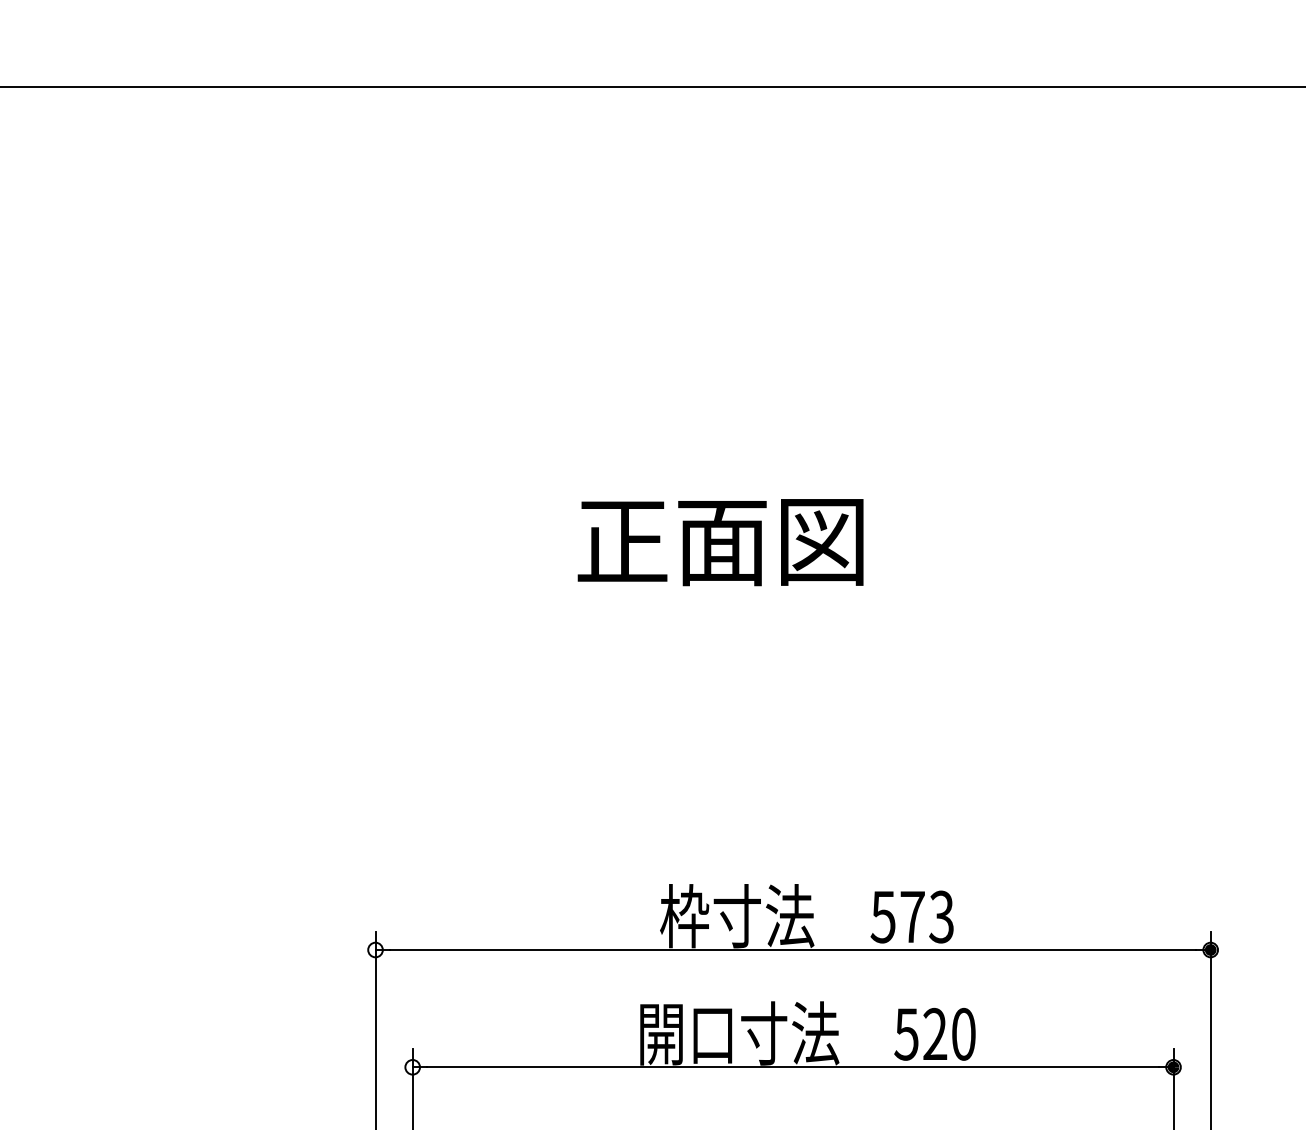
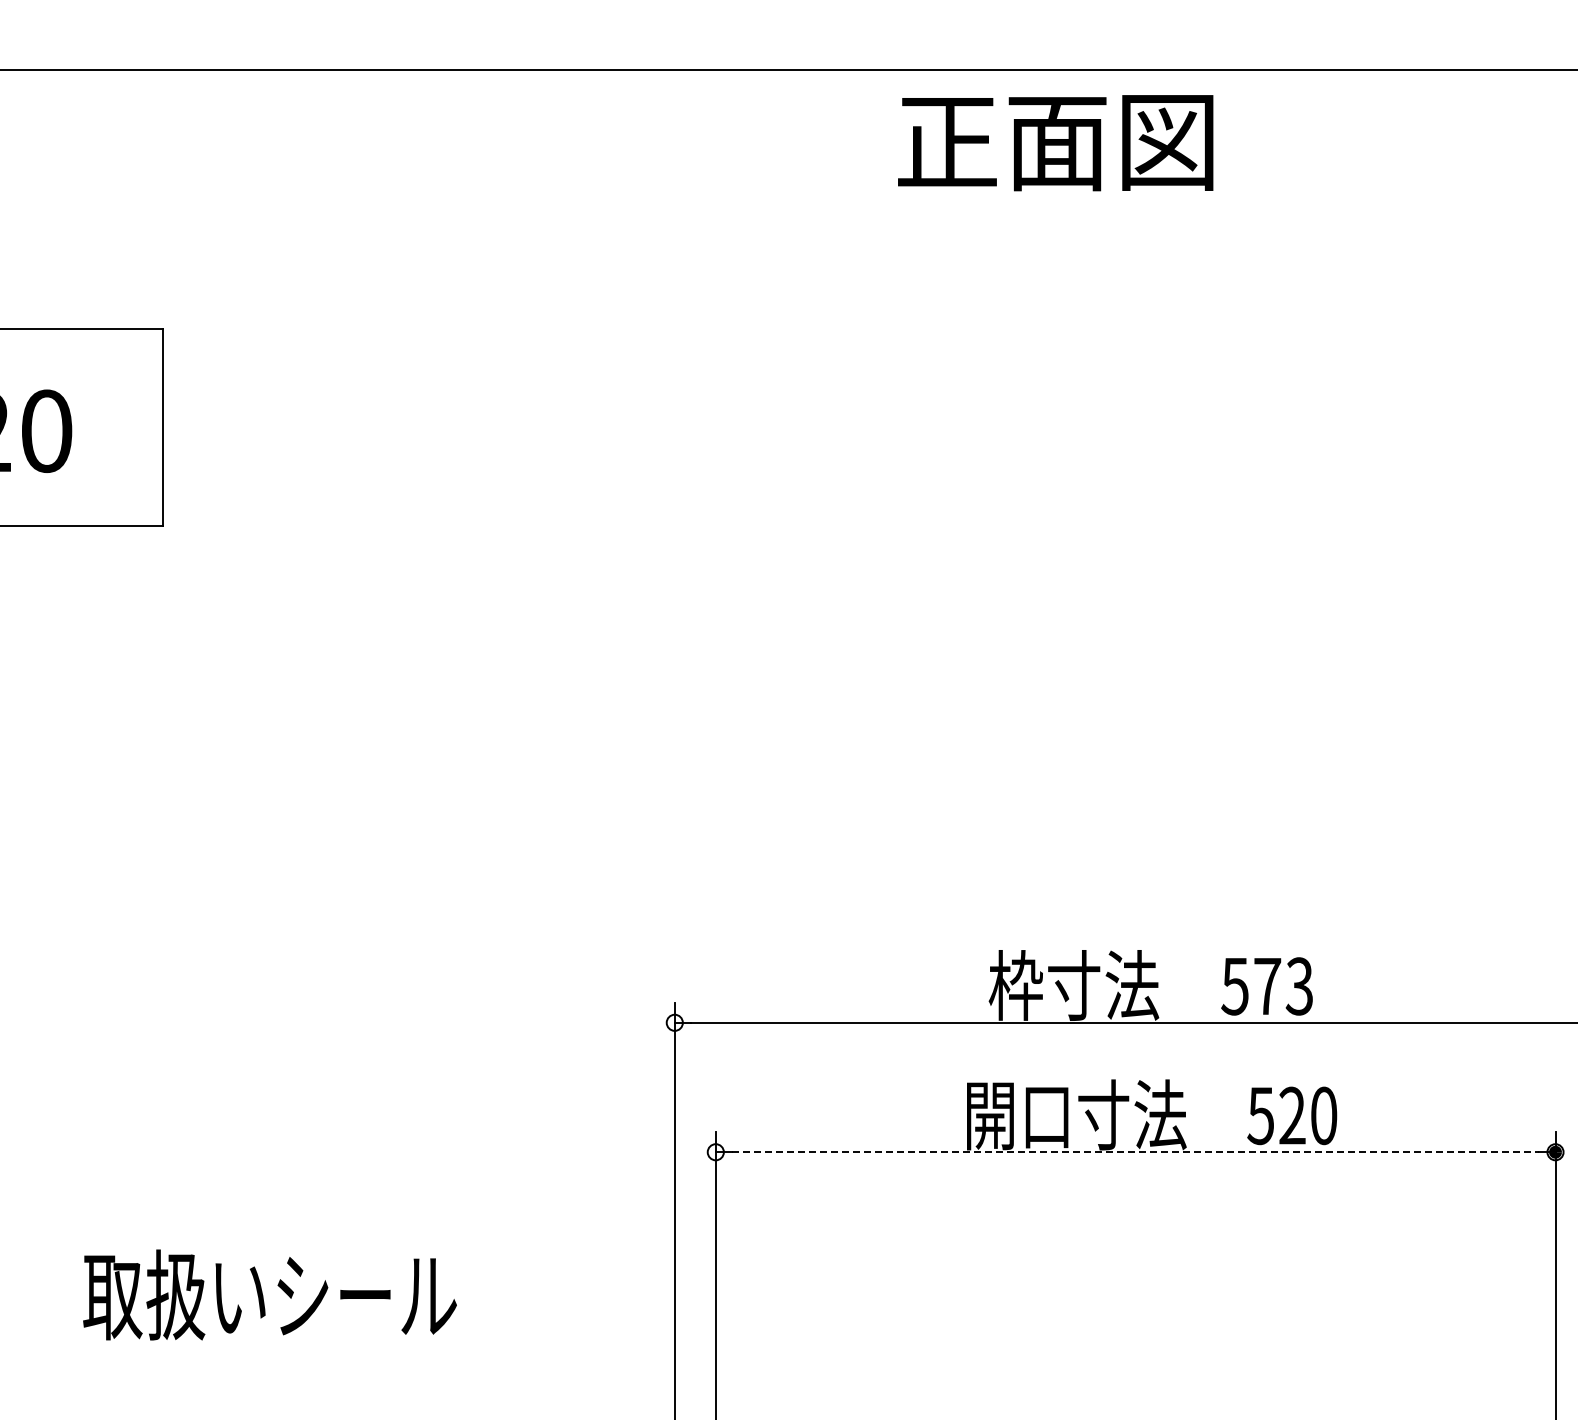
text: (720, 542) -> (1055, 143), moved
line: (792, 1067) -> (1135, 1152), solid -> dashed

